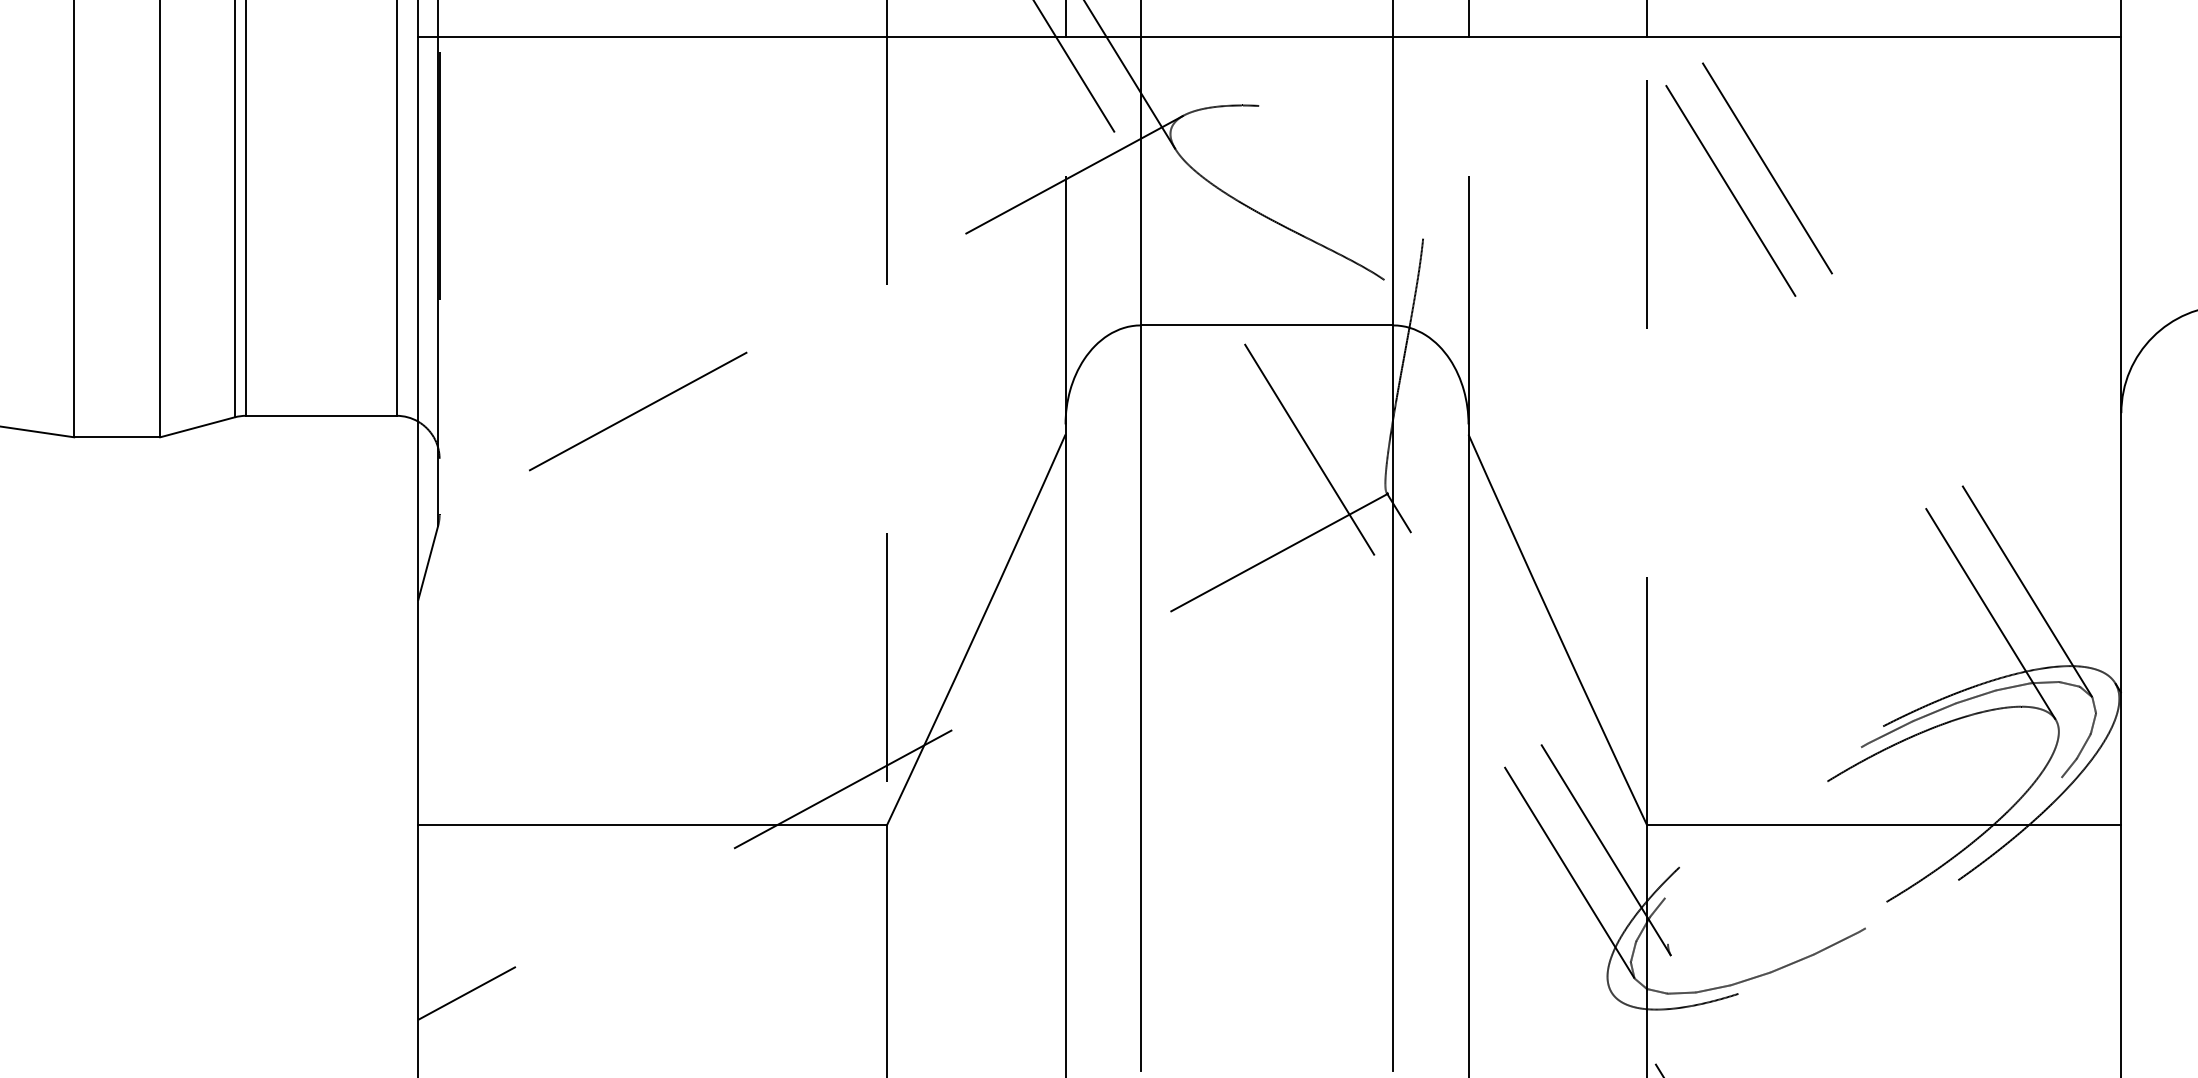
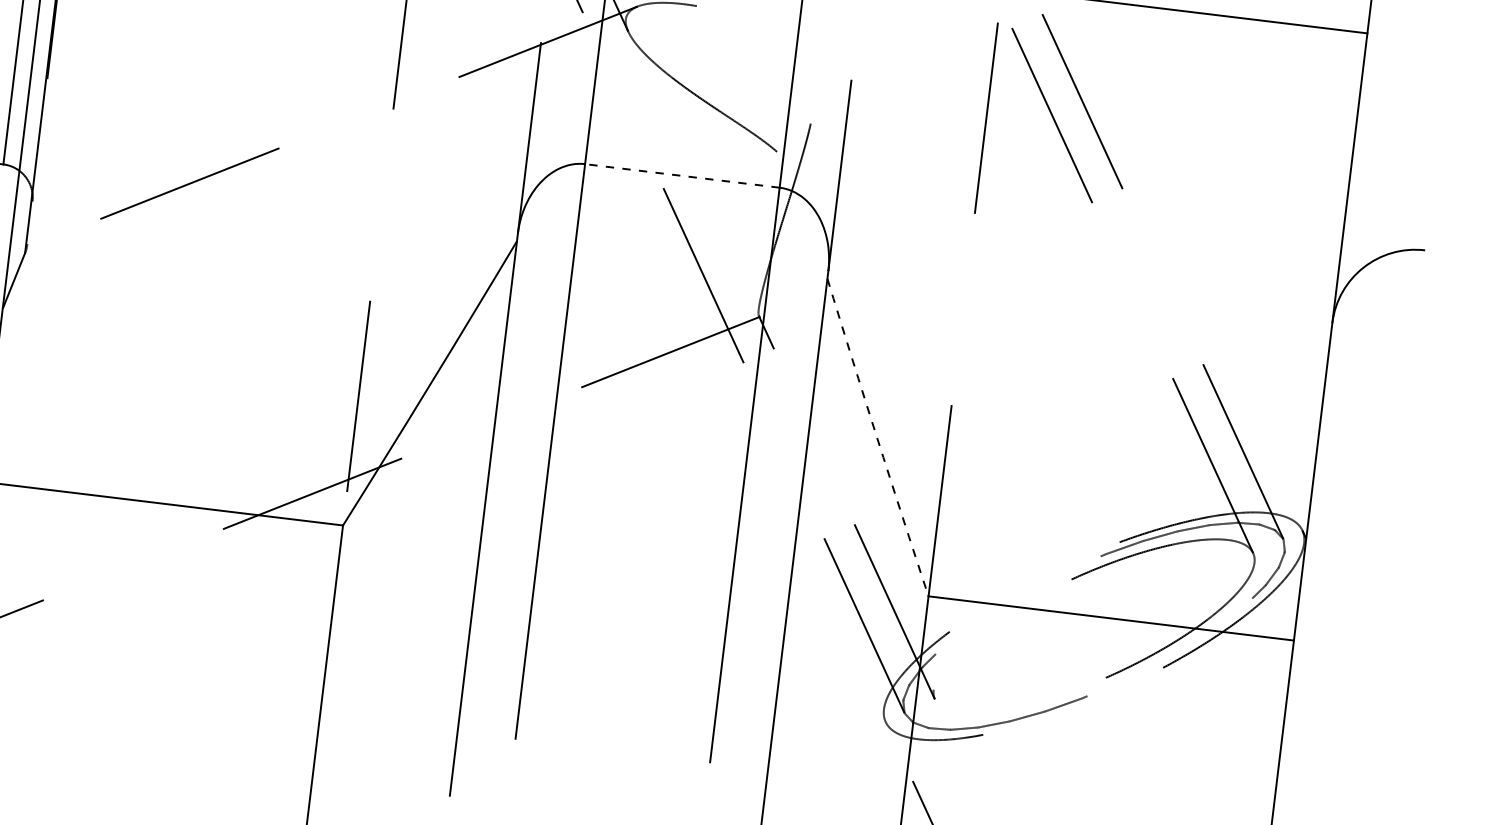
line: (1266, 325) -> (681, 175), solid -> dashed
arc: (1556, 630) -> (876, 437), solid -> dashed

